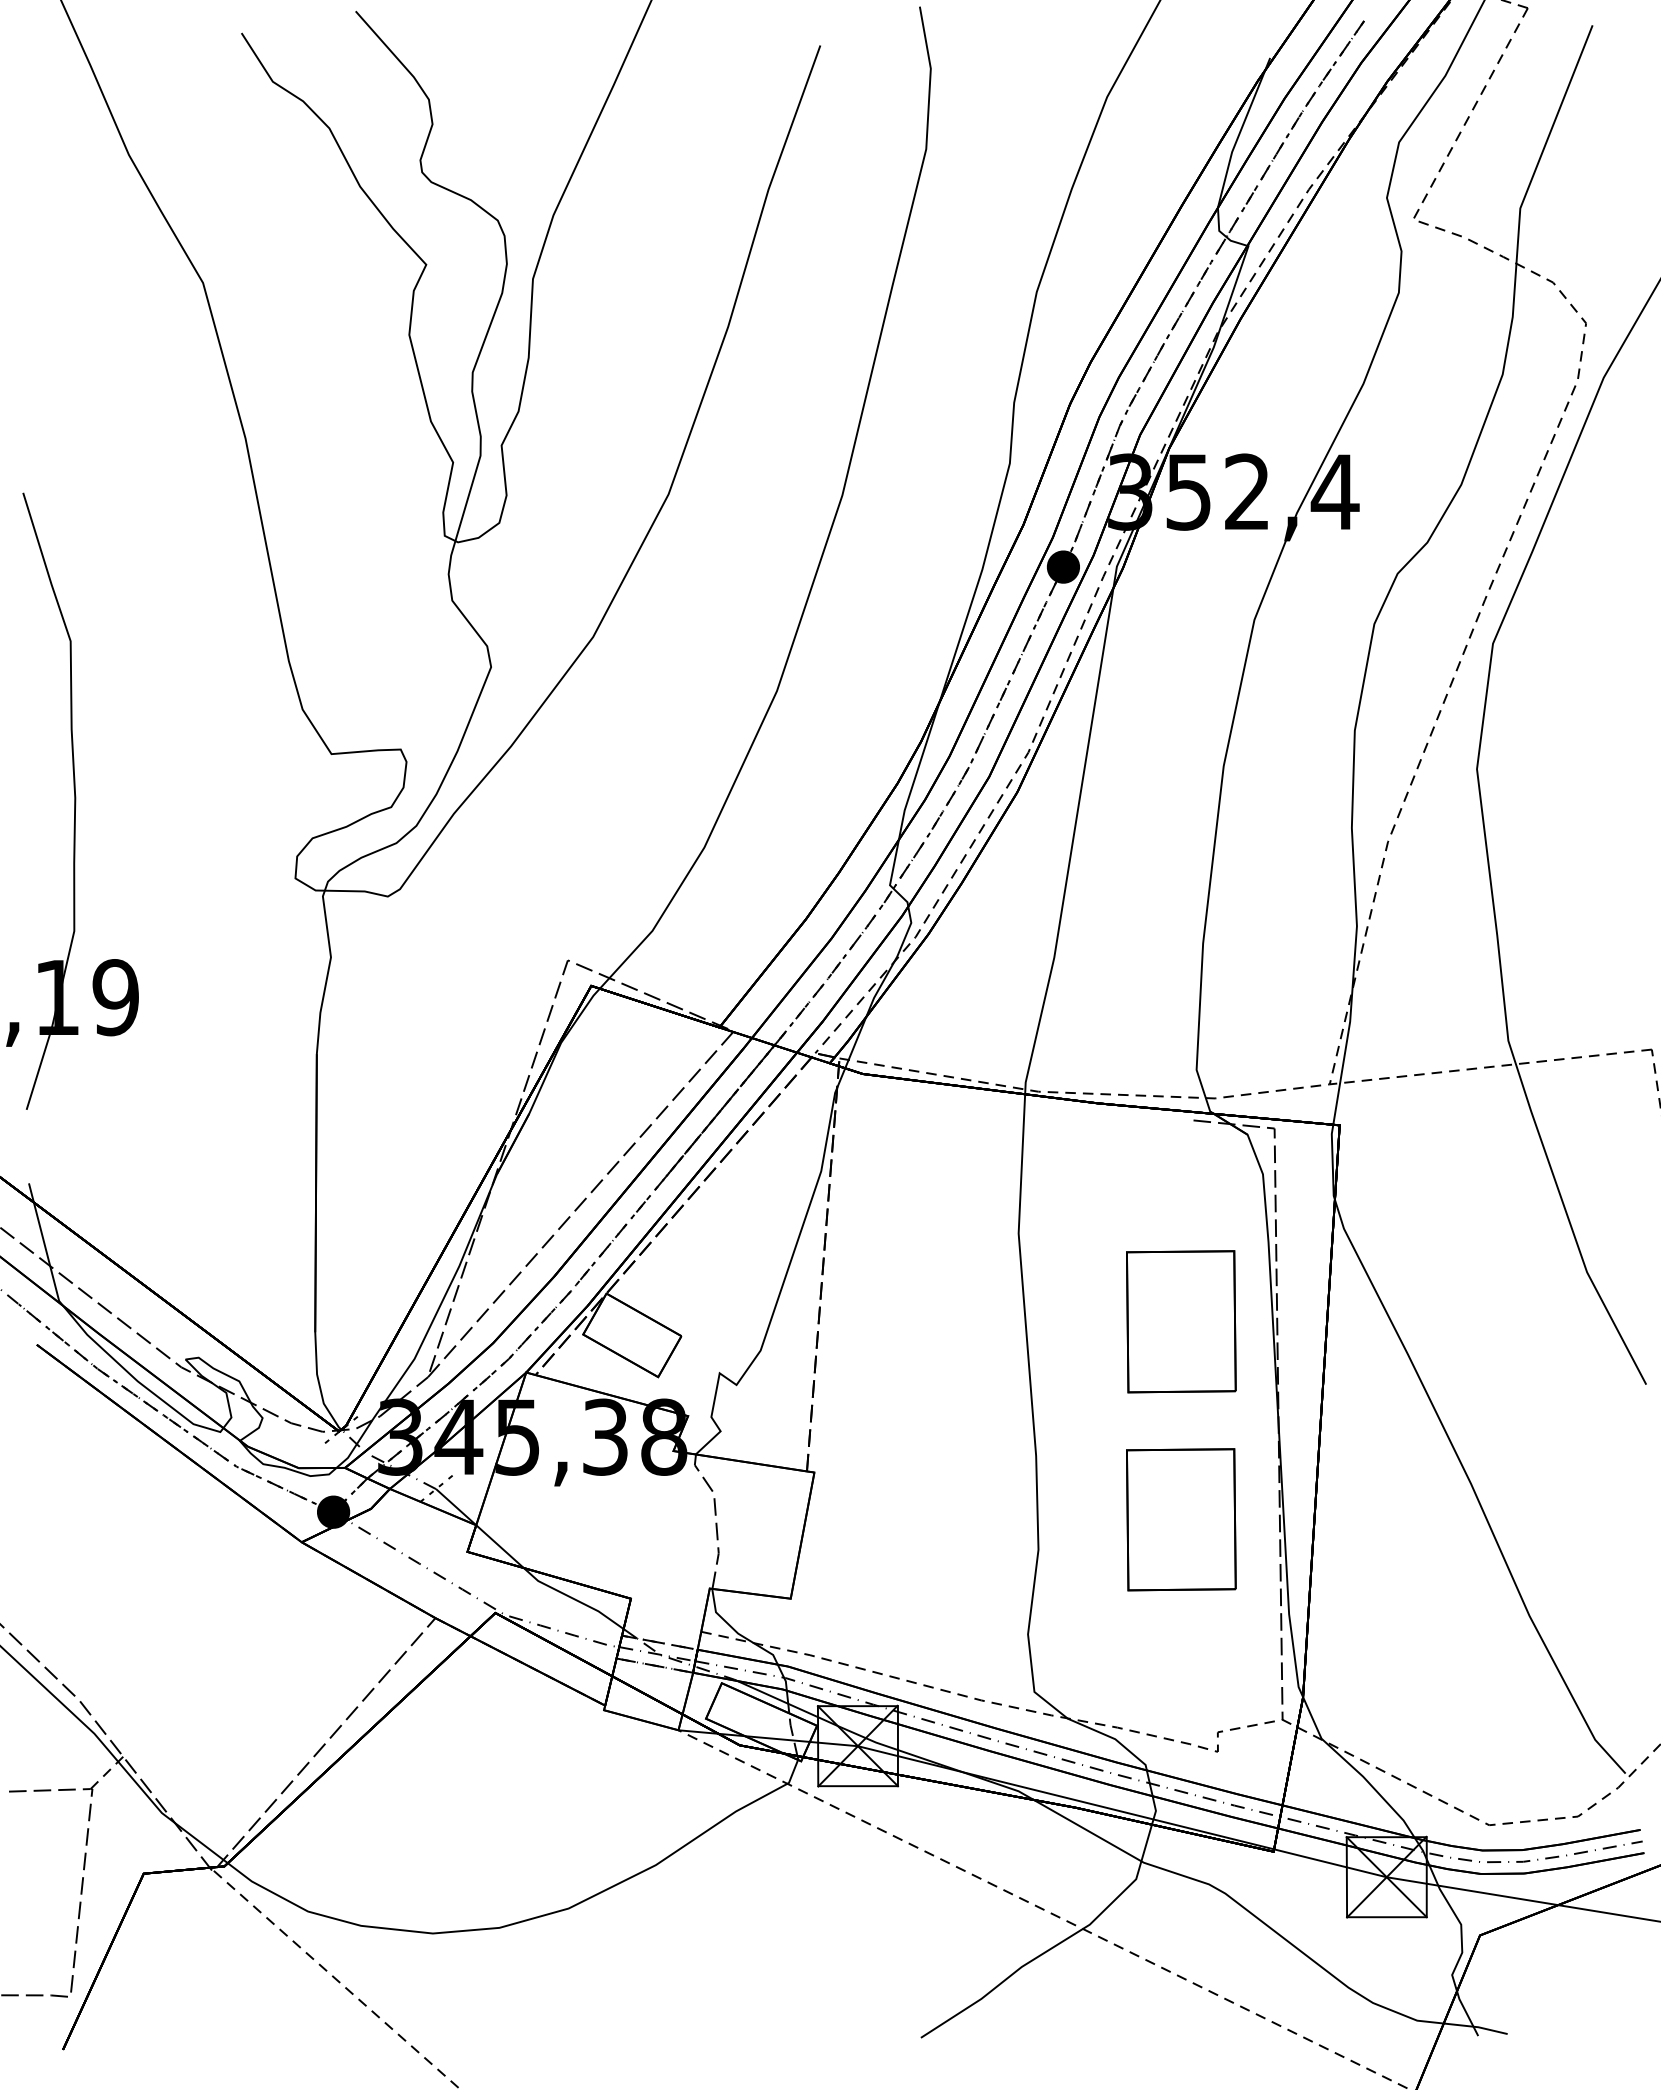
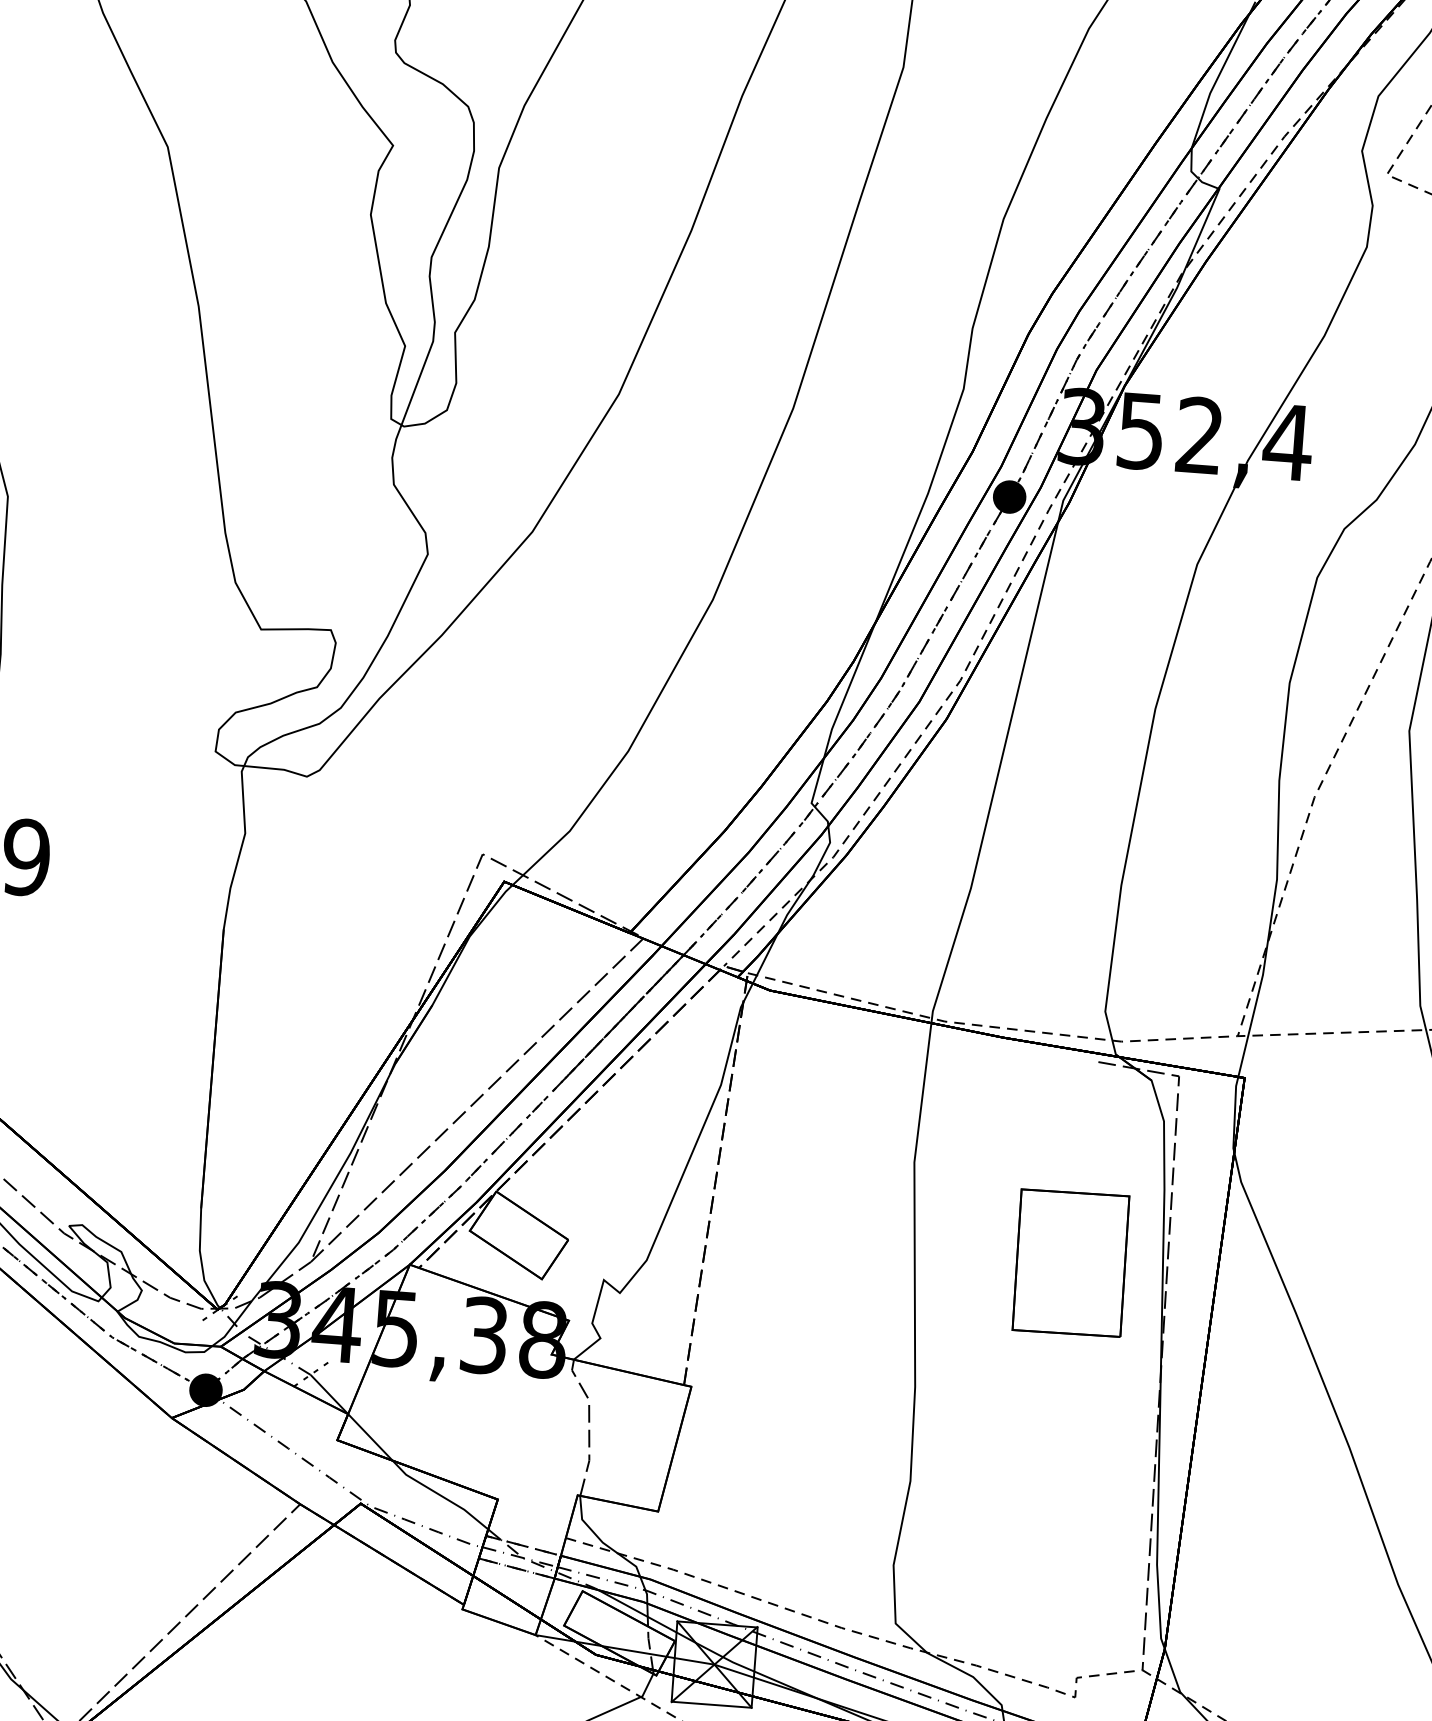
part: (1181, 1519) -> (1056, 1461), removed

